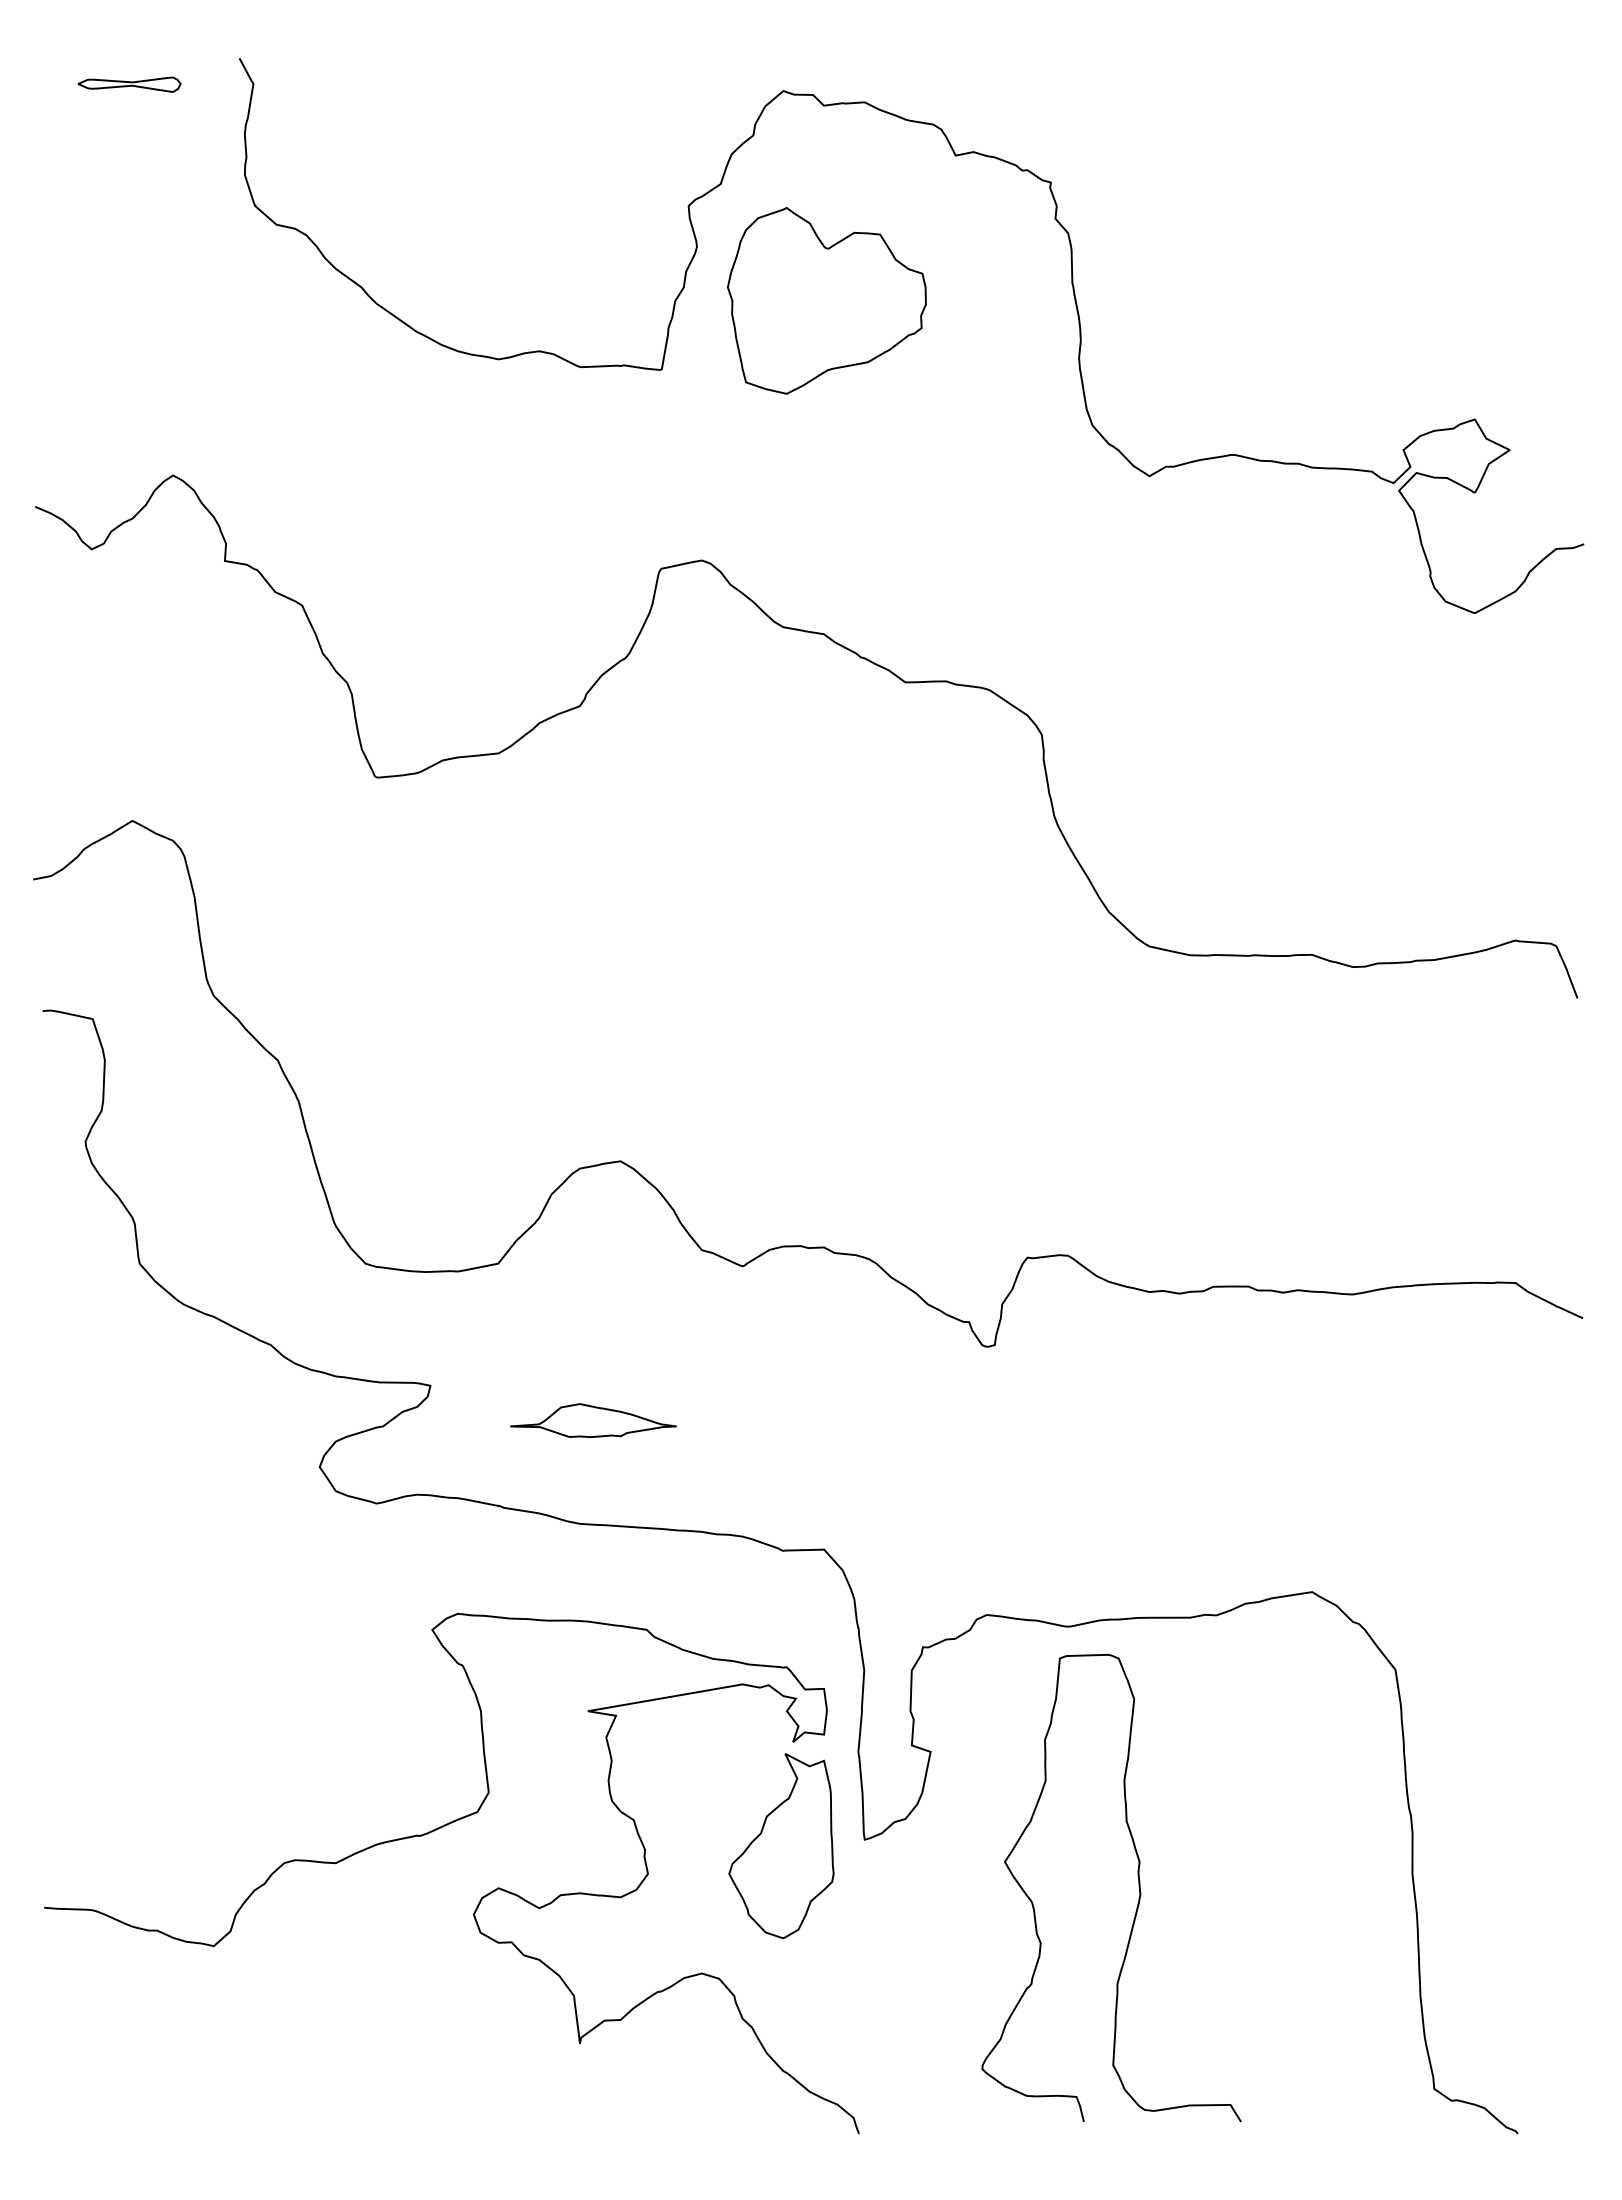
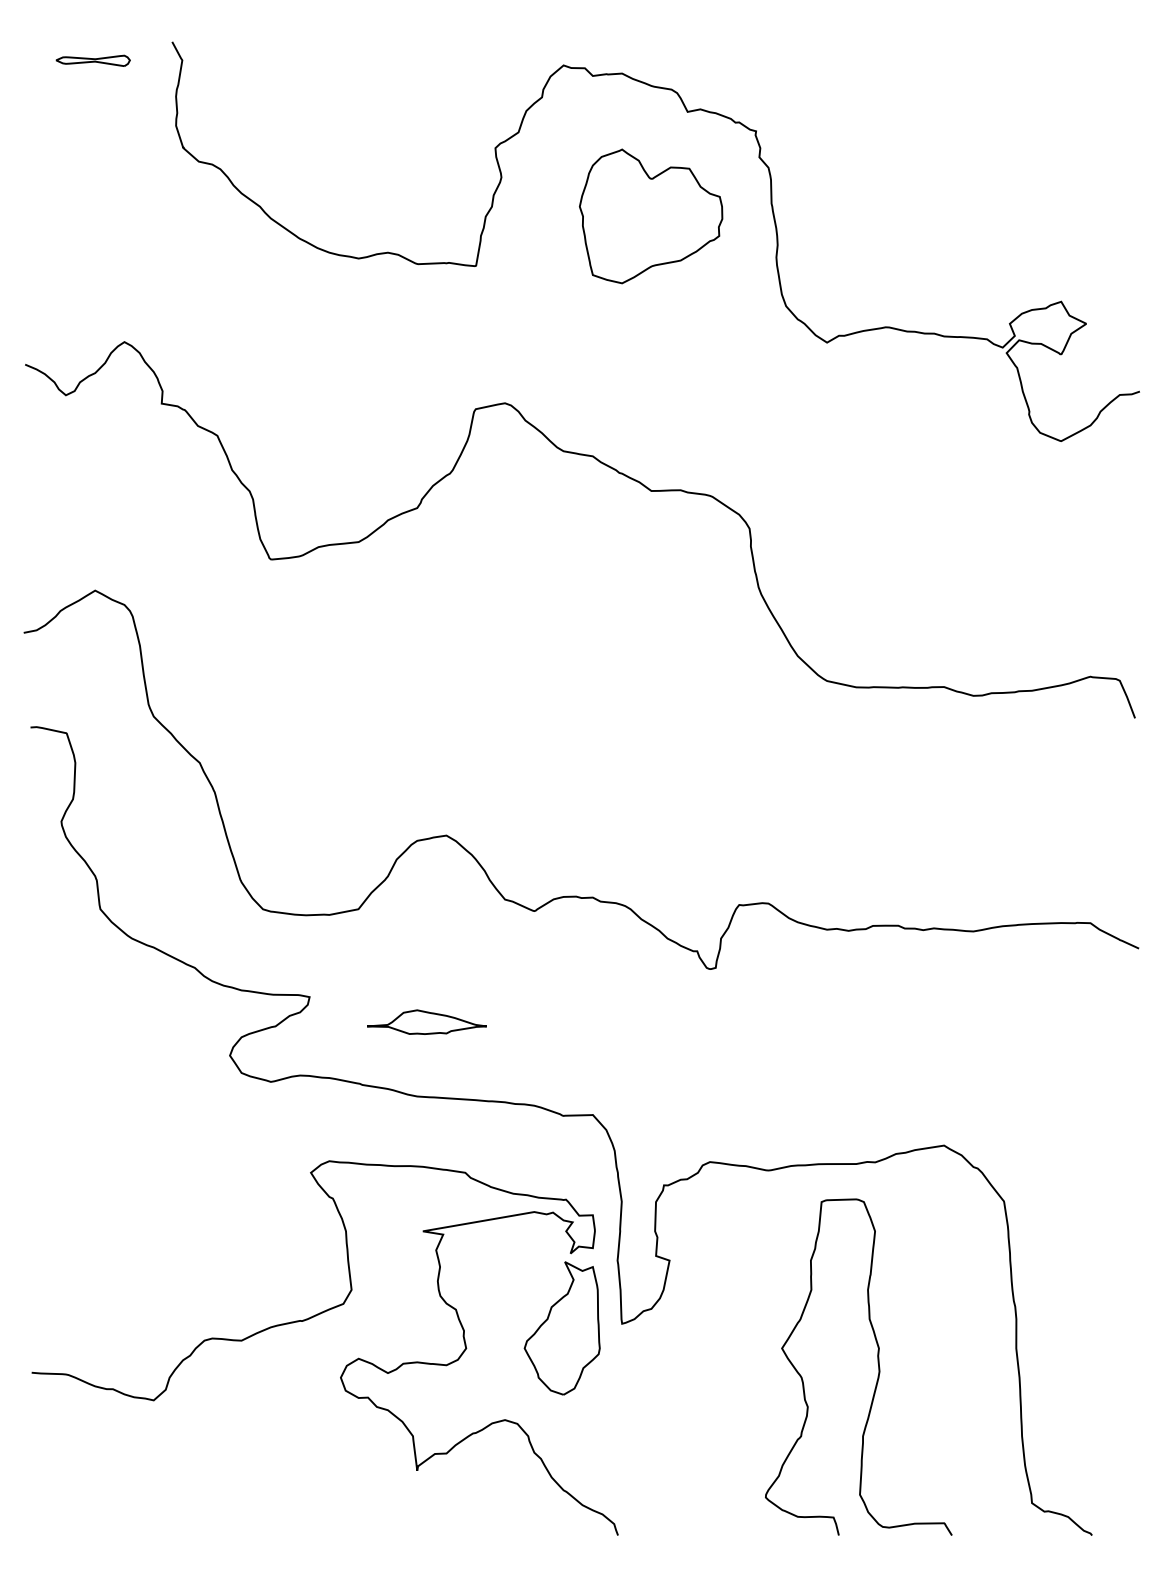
part: (826, 300) -> (650, 216), moved
curve: (1138, 1887) -> (878, 1366), moved

